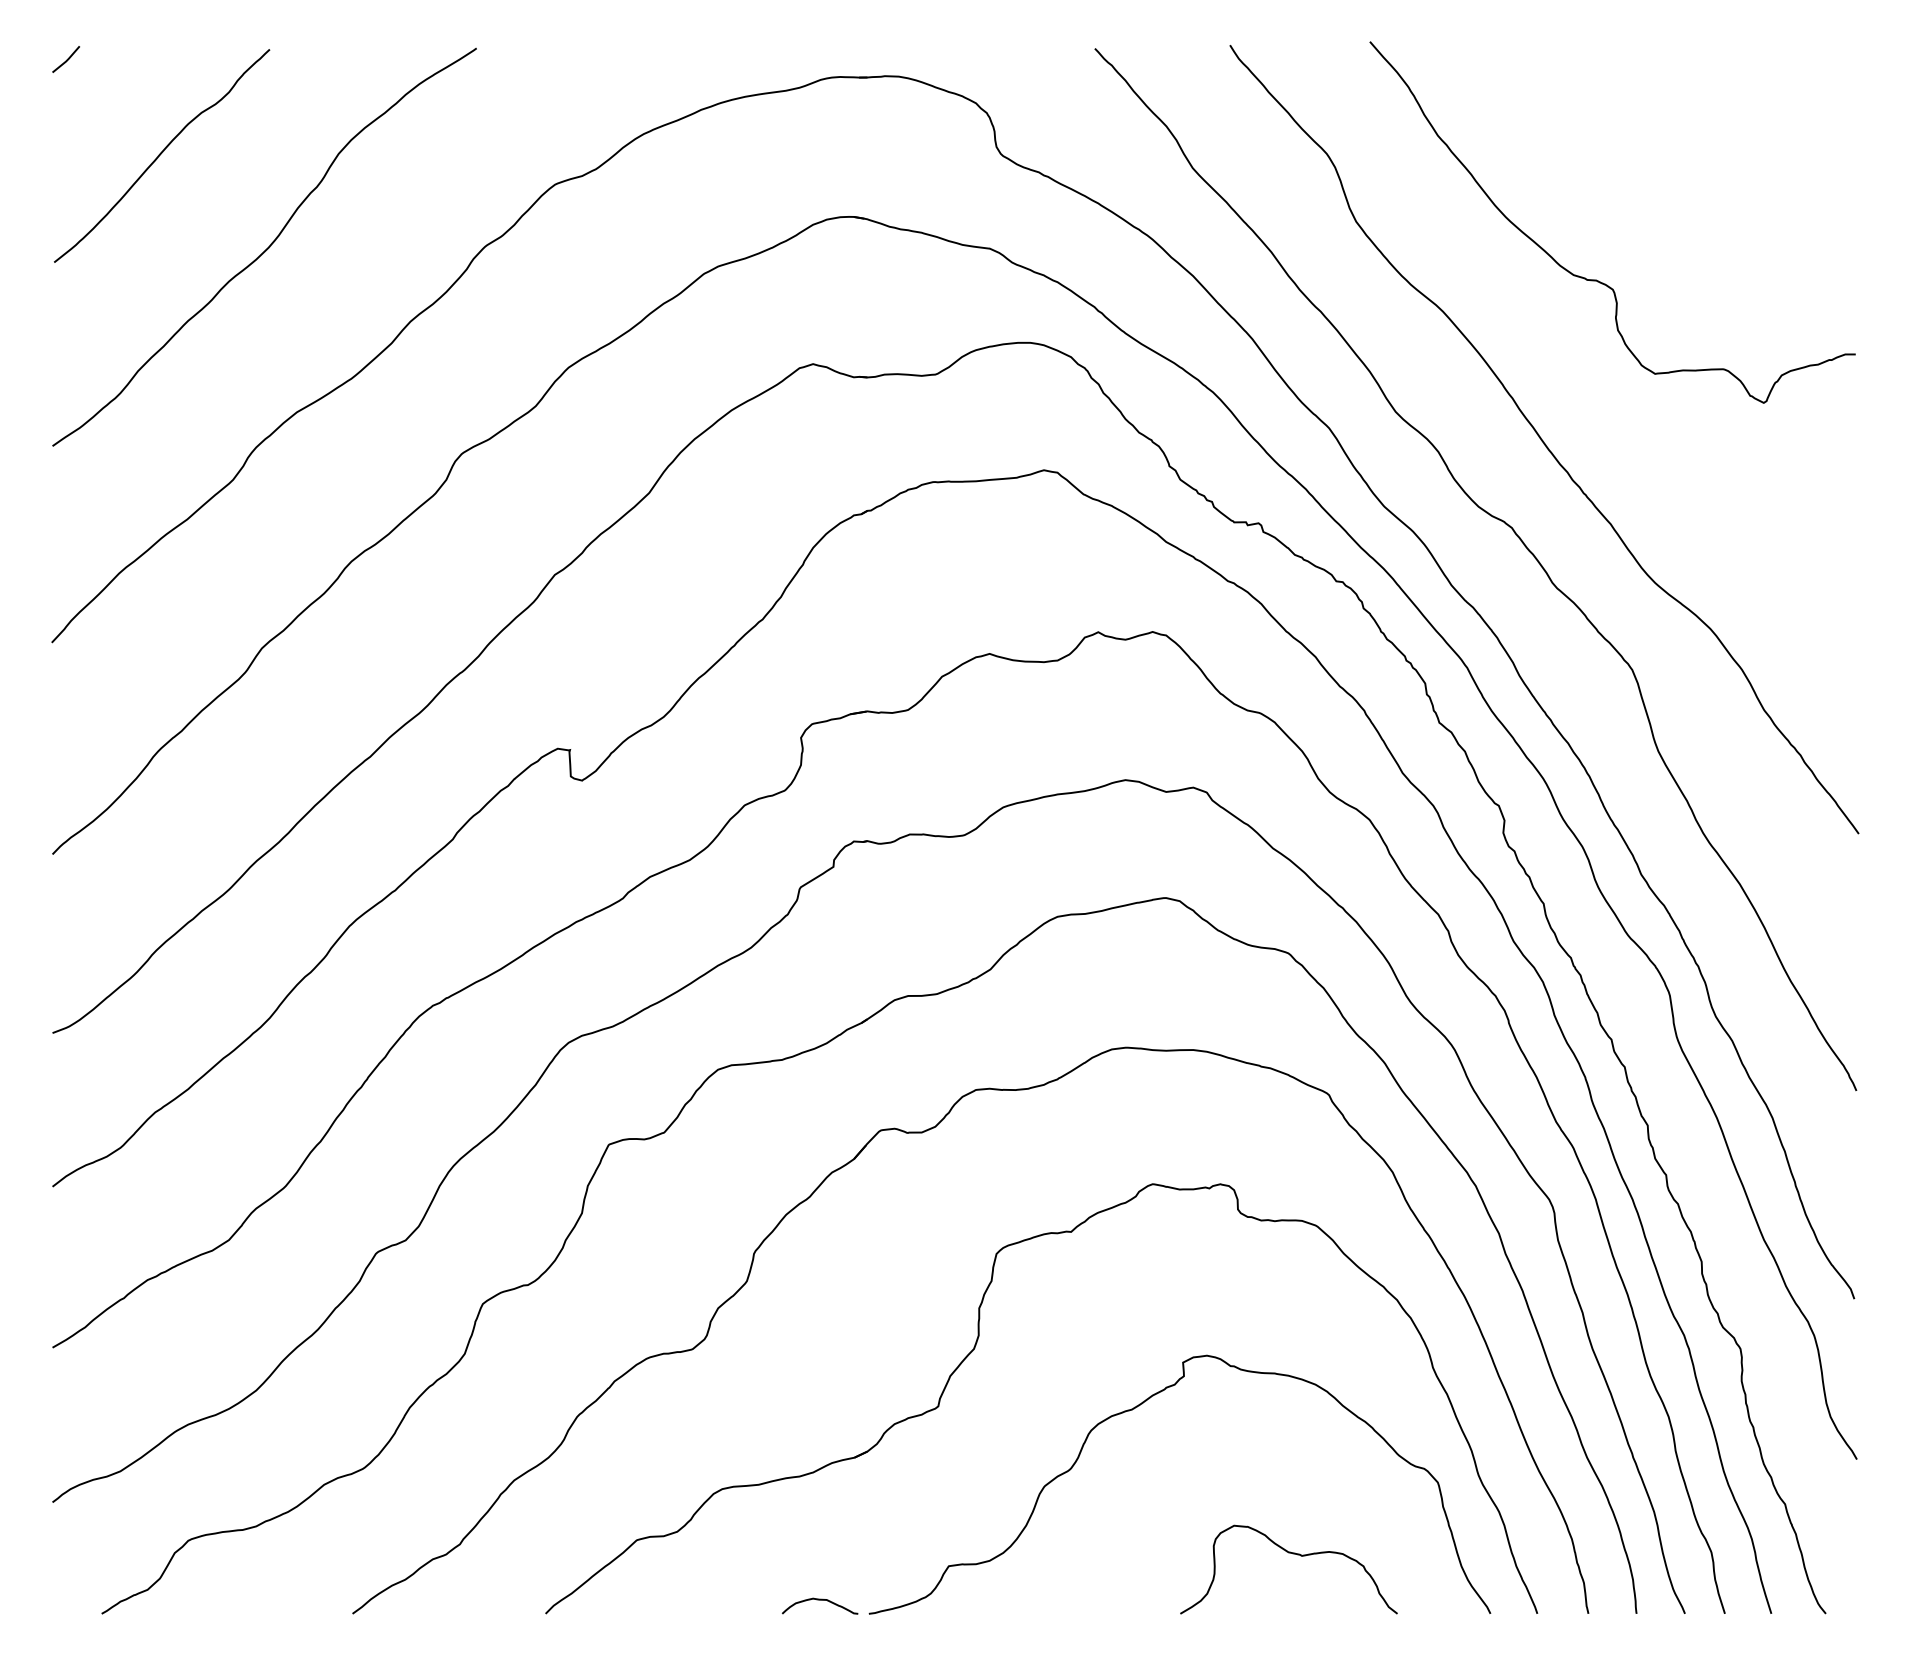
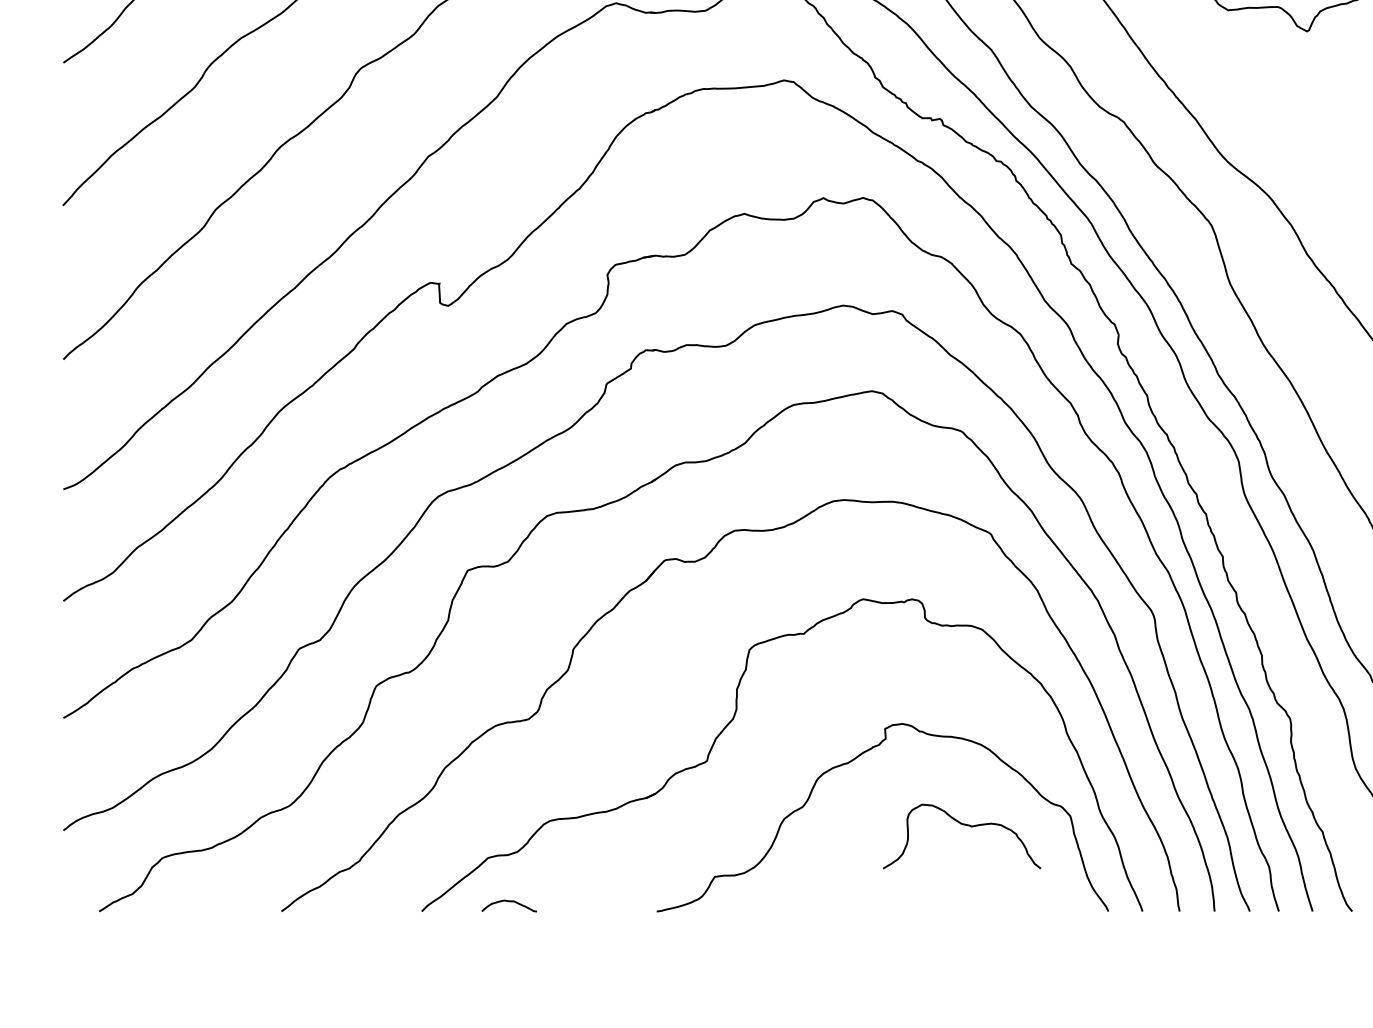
curve: (1292, 1554) -> (964, 825), moved
curve: (820, 1600) -> (509, 901), moved

